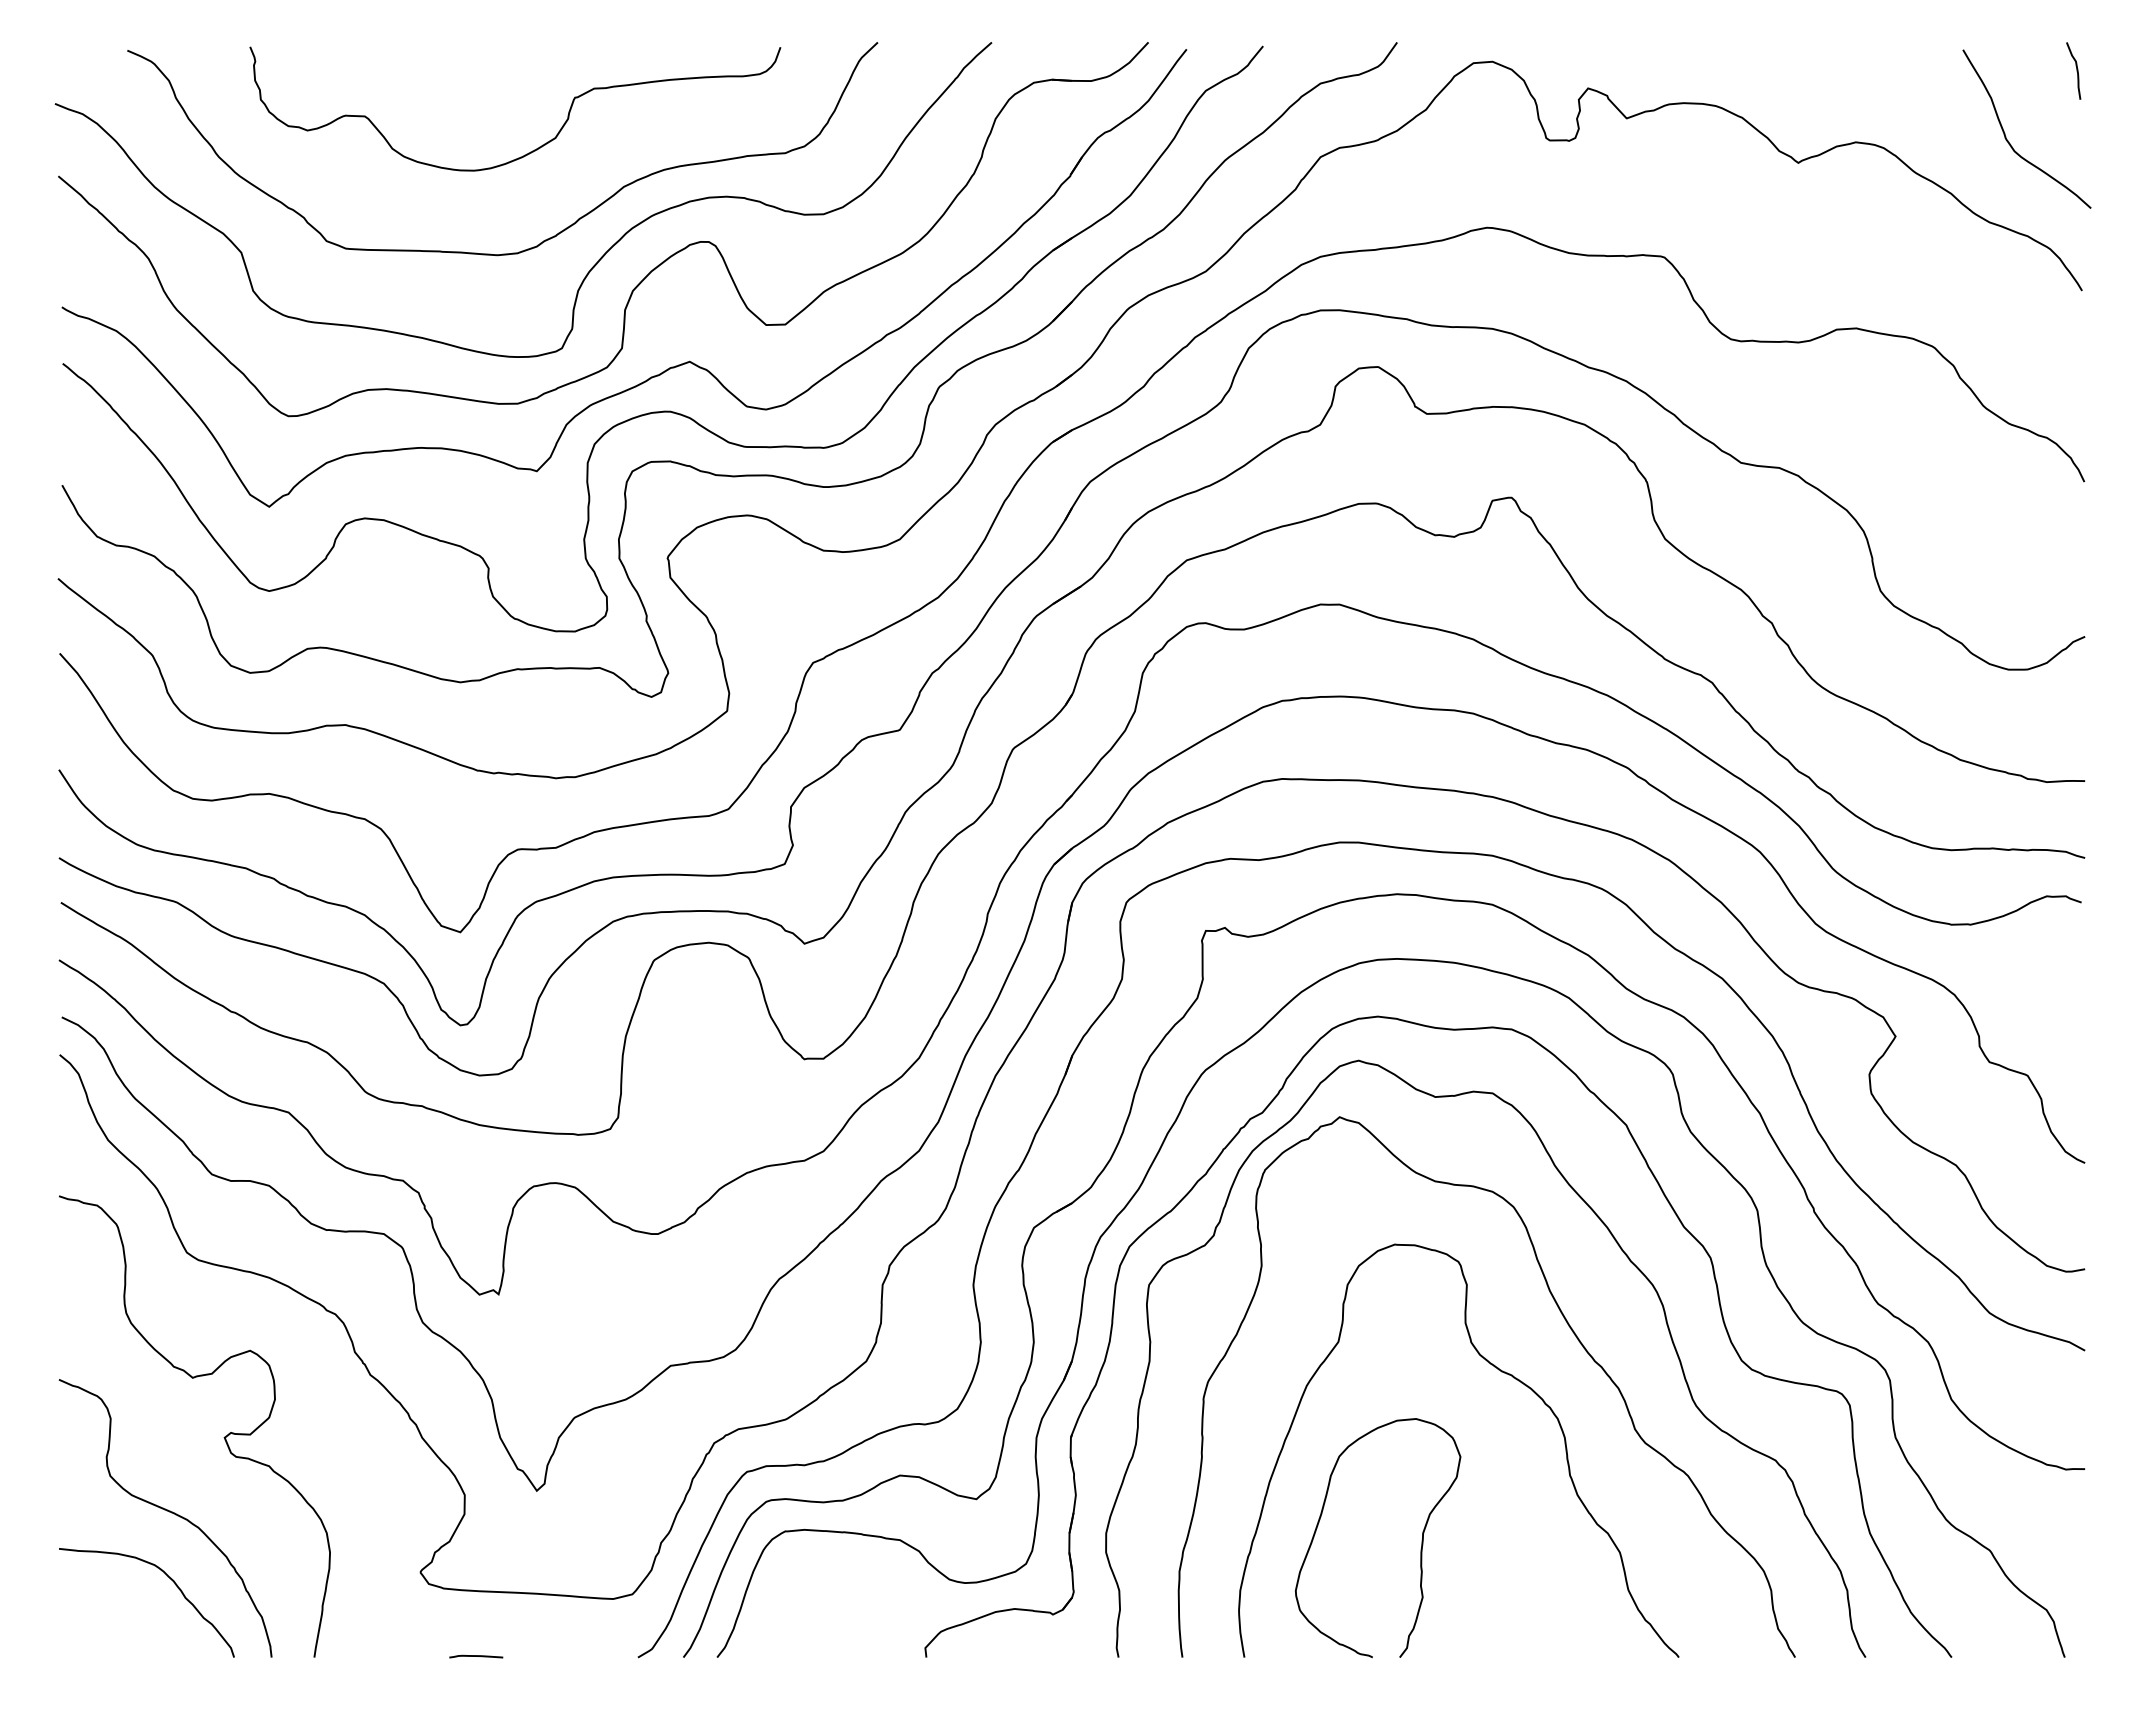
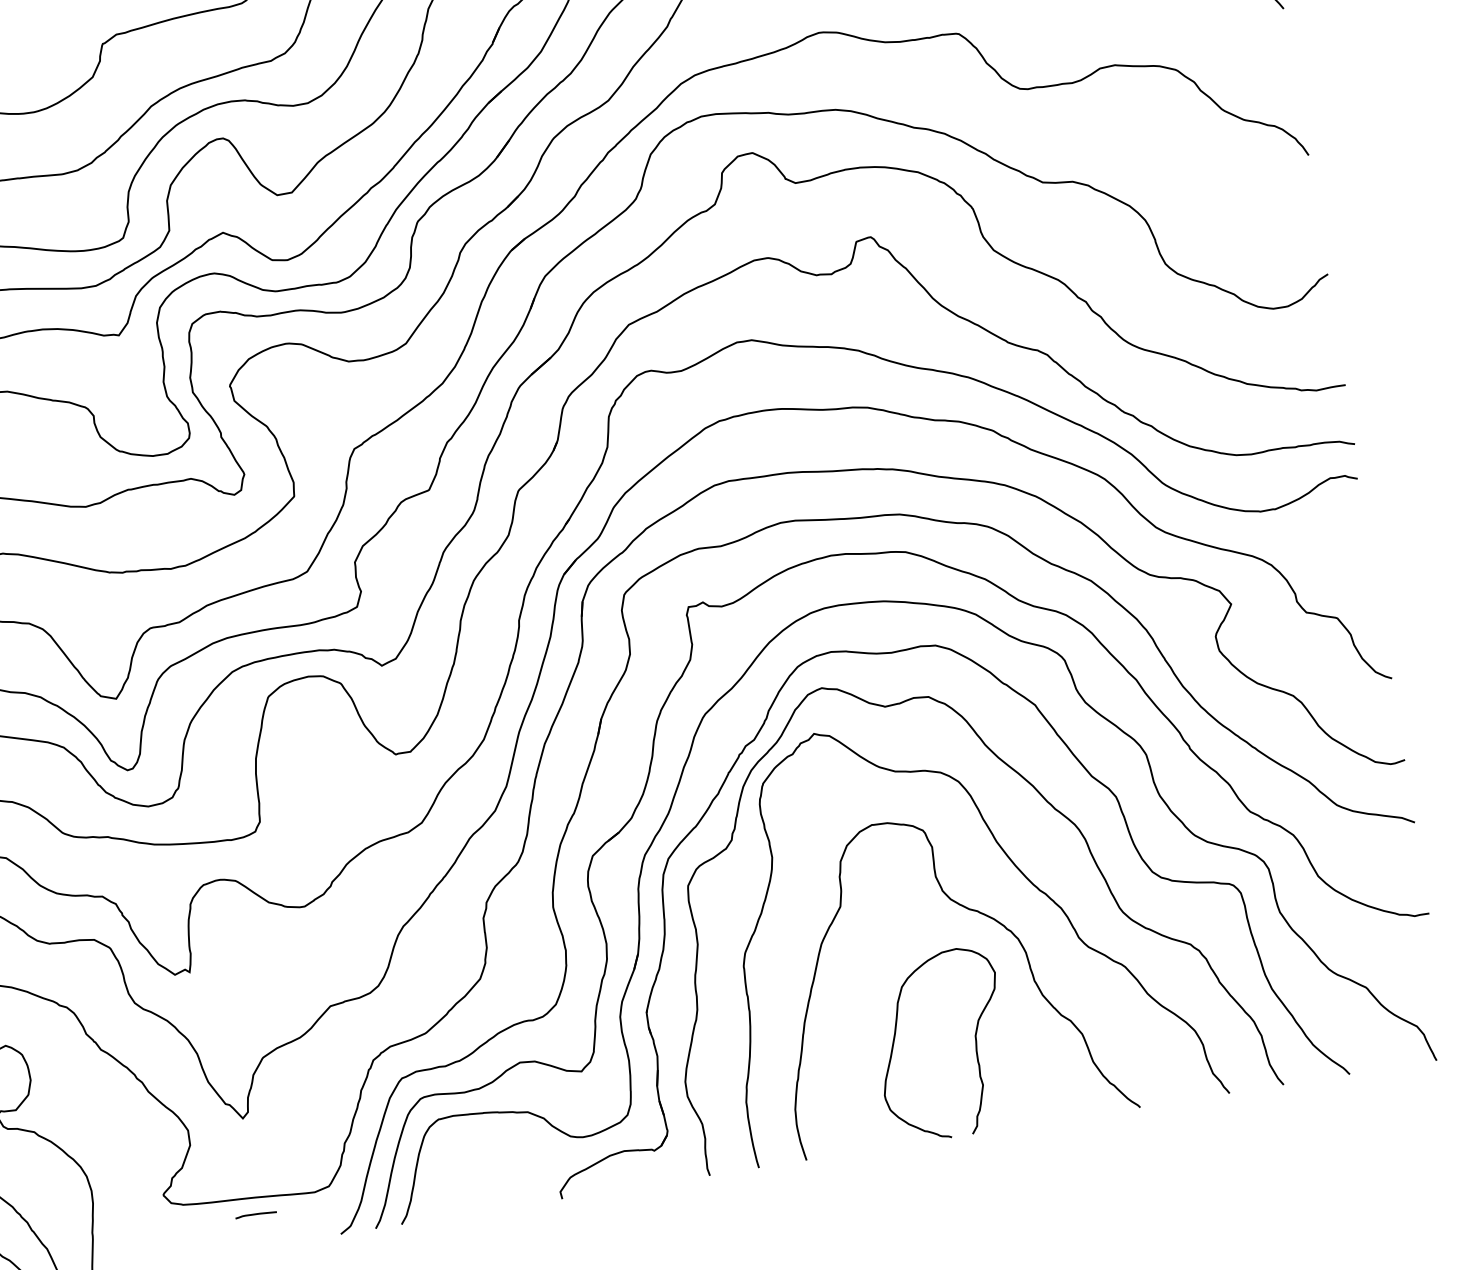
curve: (1421, 1540) -> (975, 1041), moved
curve: (476, 1656) -> (256, 1214), moved

